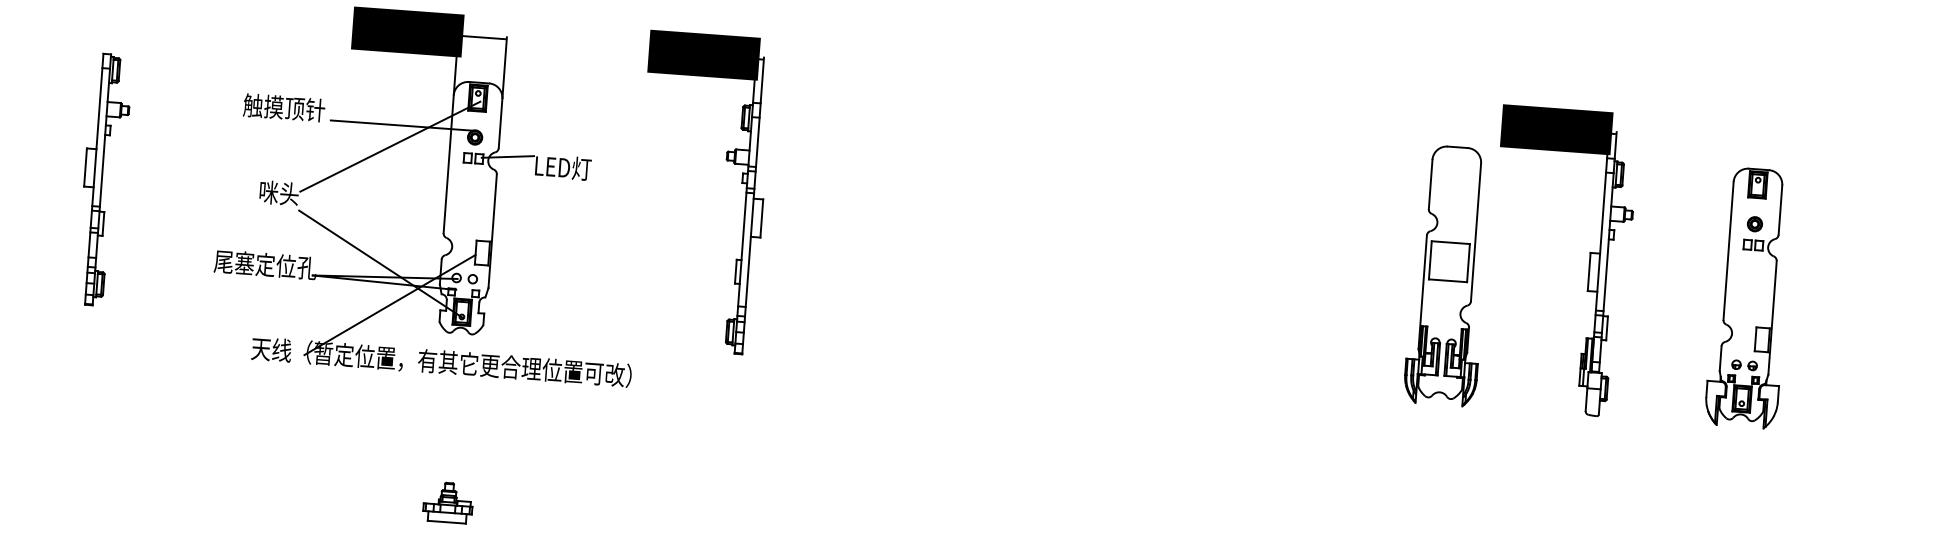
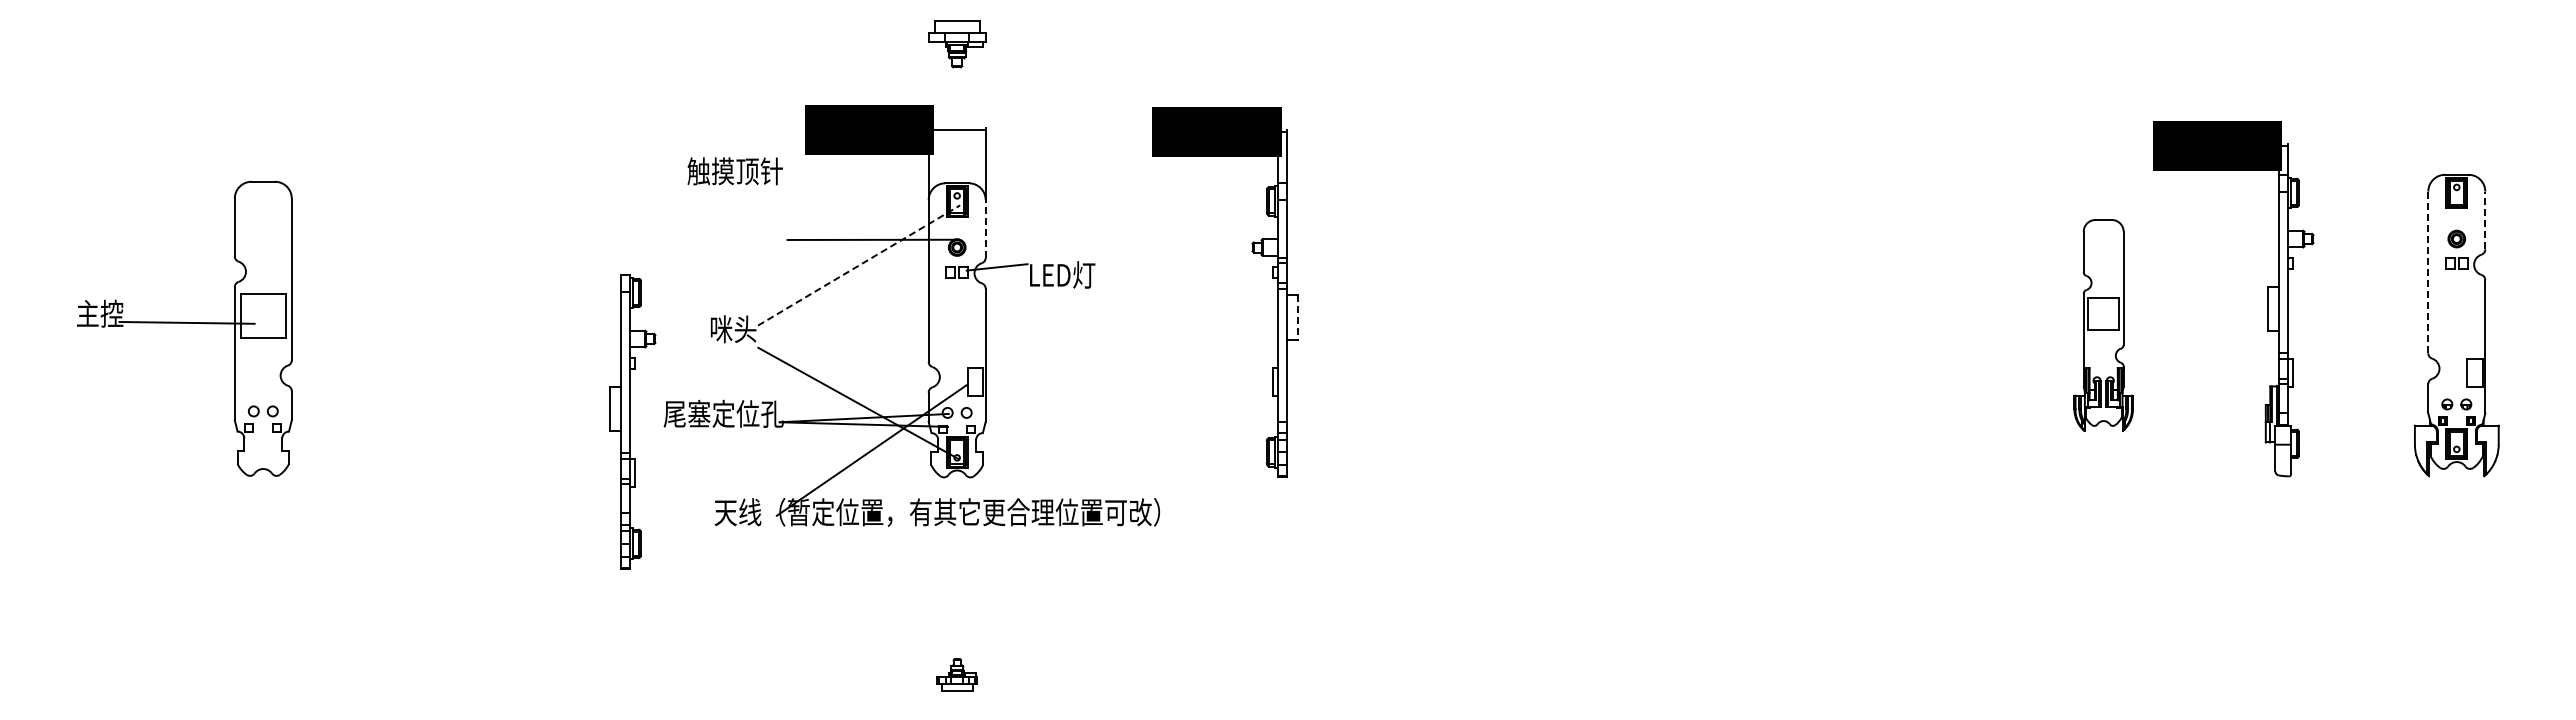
text: (283, 108) -> (734, 171), moved
line: (500, 123) -> (985, 228), solid -> dashed
line: (390, 146) -> (859, 265), solid -> dashed
part: (104, 179) -> (632, 421), moved
line: (1780, 210) -> (2485, 220), solid -> dashed
line: (761, 218) -> (1298, 317), solid -> dashed
line: (1728, 251) -> (2428, 272), solid -> dashed
part: (1448, 275) -> (2103, 325), size x0.7
part: (448, 501) -> (957, 674), size x0.7

